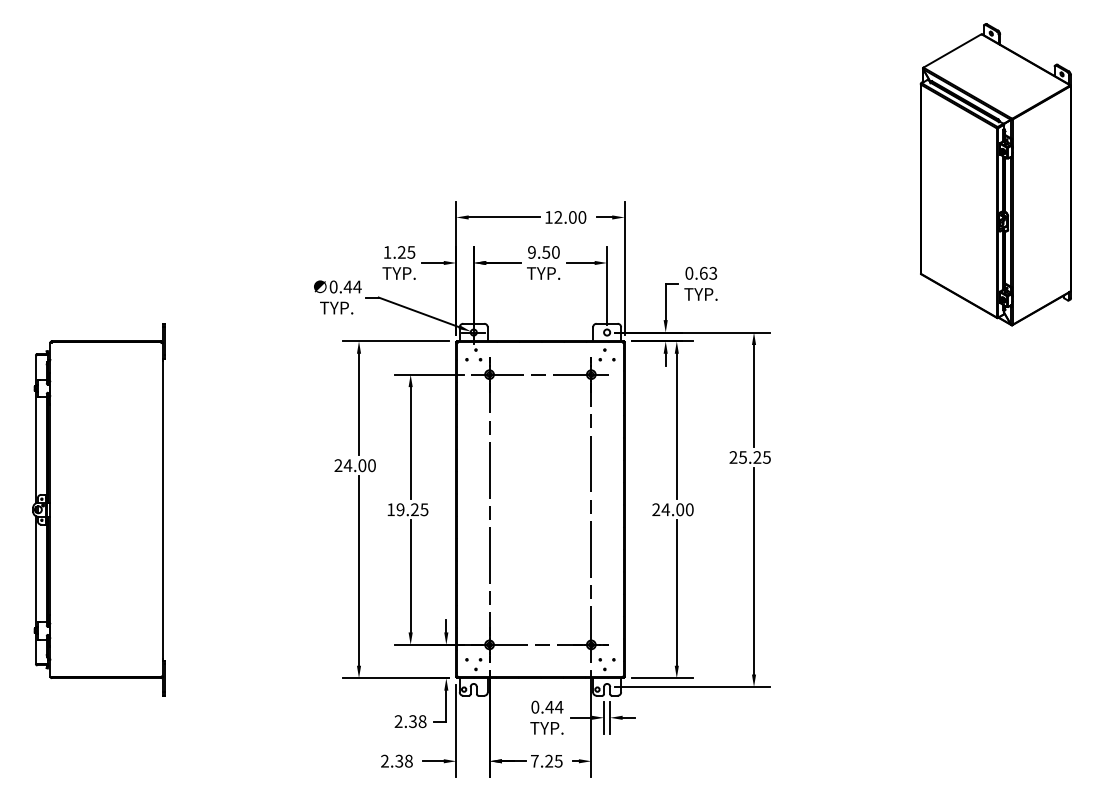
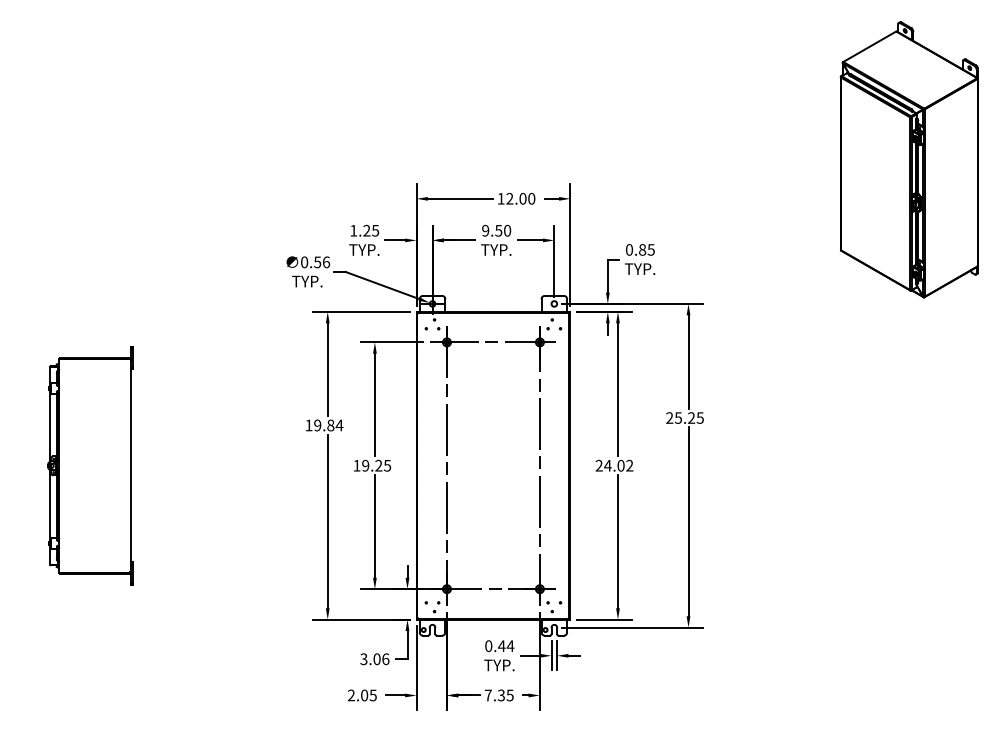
text: (708, 272) -> (646, 249), 0.63 -> 0.85
text: (352, 286) -> (321, 261), 0.44 -> 0.56
text: (355, 465) -> (324, 425), 24.00 -> 19.84
part: (98, 509) -> (89, 465), size x0.7
text: (689, 509) -> (629, 465), 24.00 -> 24.02
text: (410, 721) -> (374, 659), 2.38 -> 3.06
text: (403, 760) -> (368, 694), 2.38 -> 2.05
text: (549, 761) -> (501, 695), 7.25 -> 7.35

